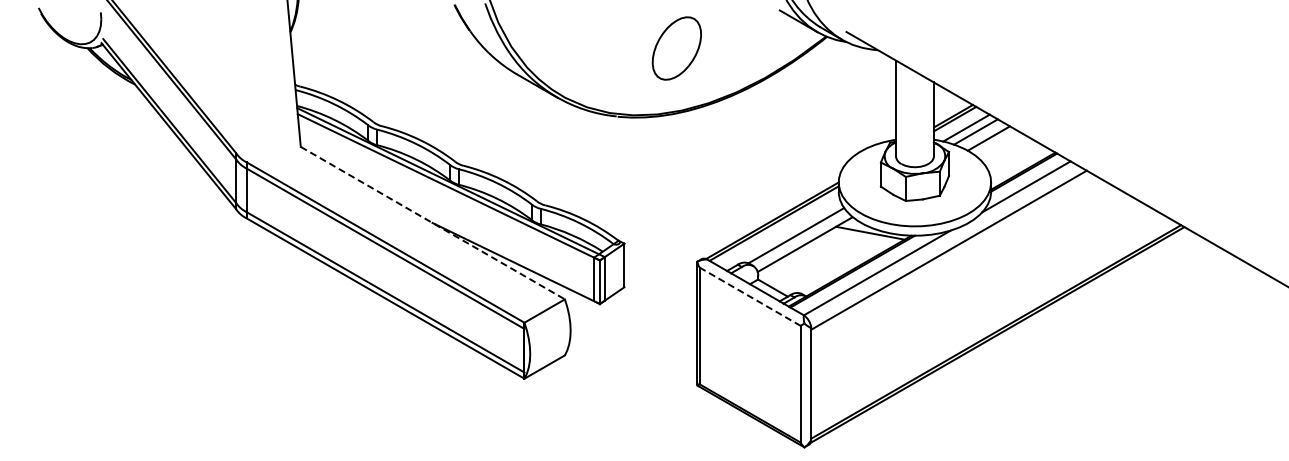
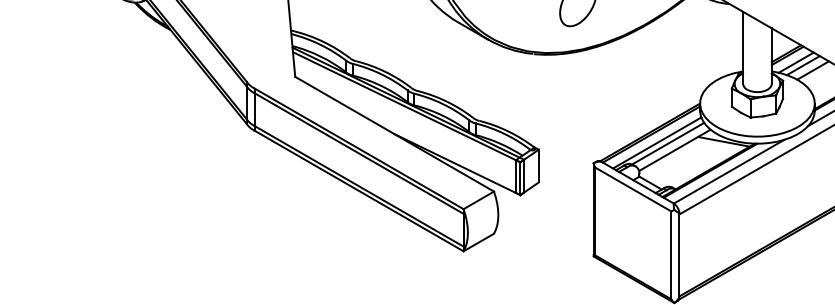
line: (433, 223) -> (395, 134), dashed -> solid
line: (781, 234) -> (657, 142), added
line: (750, 296) -> (633, 189), dashed -> solid

